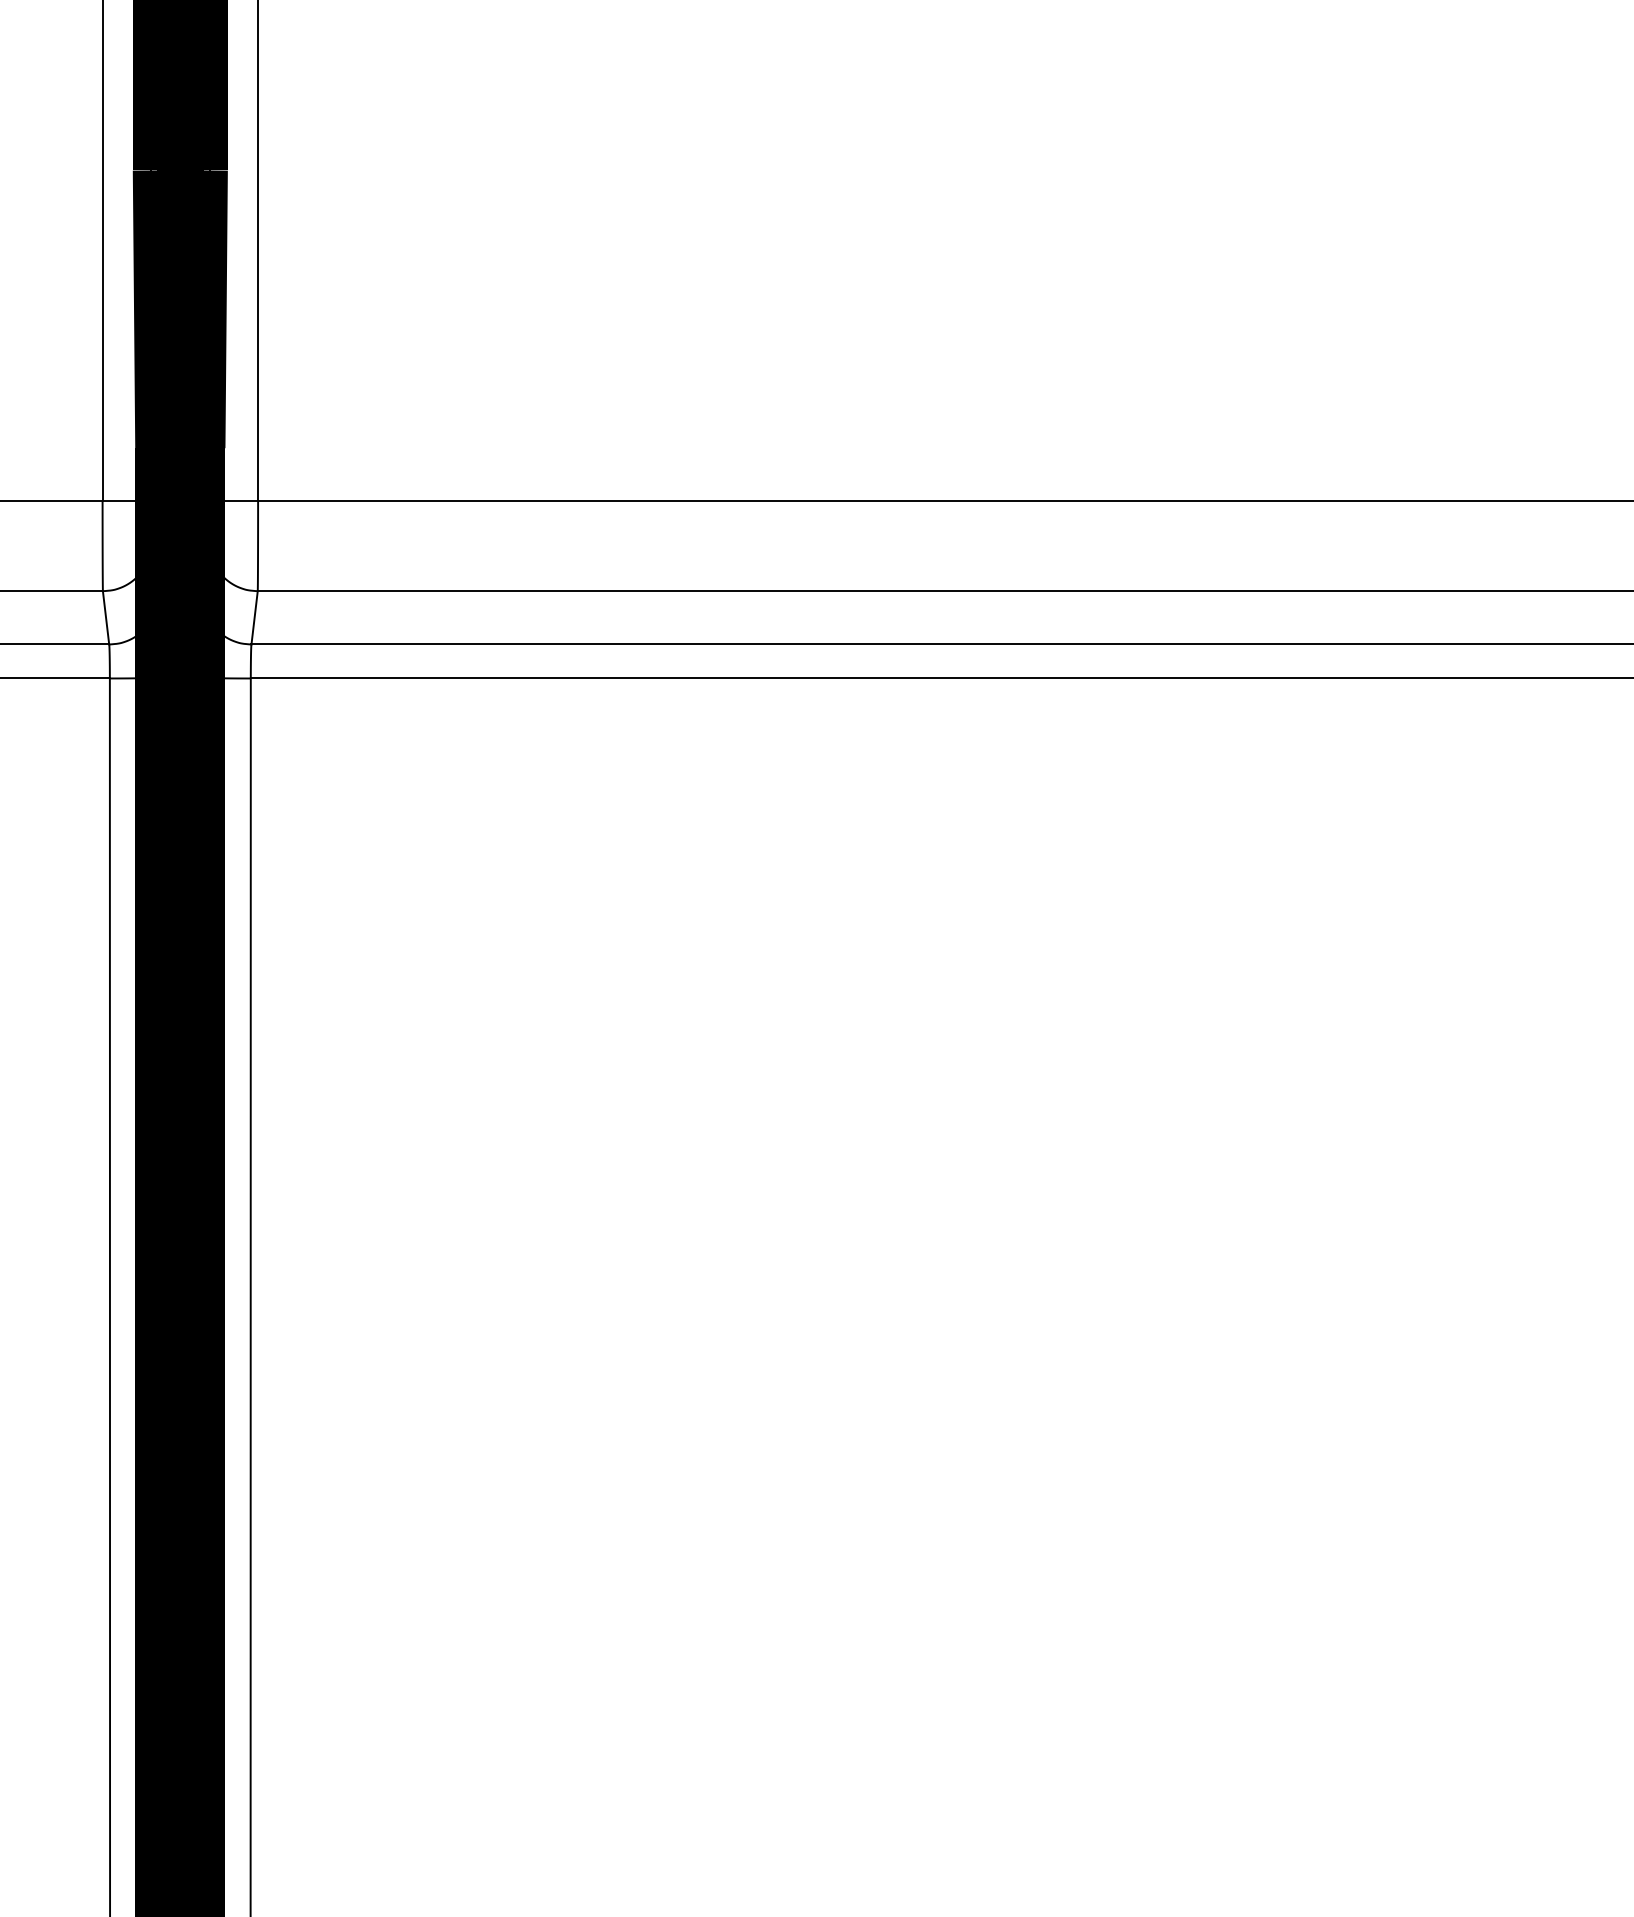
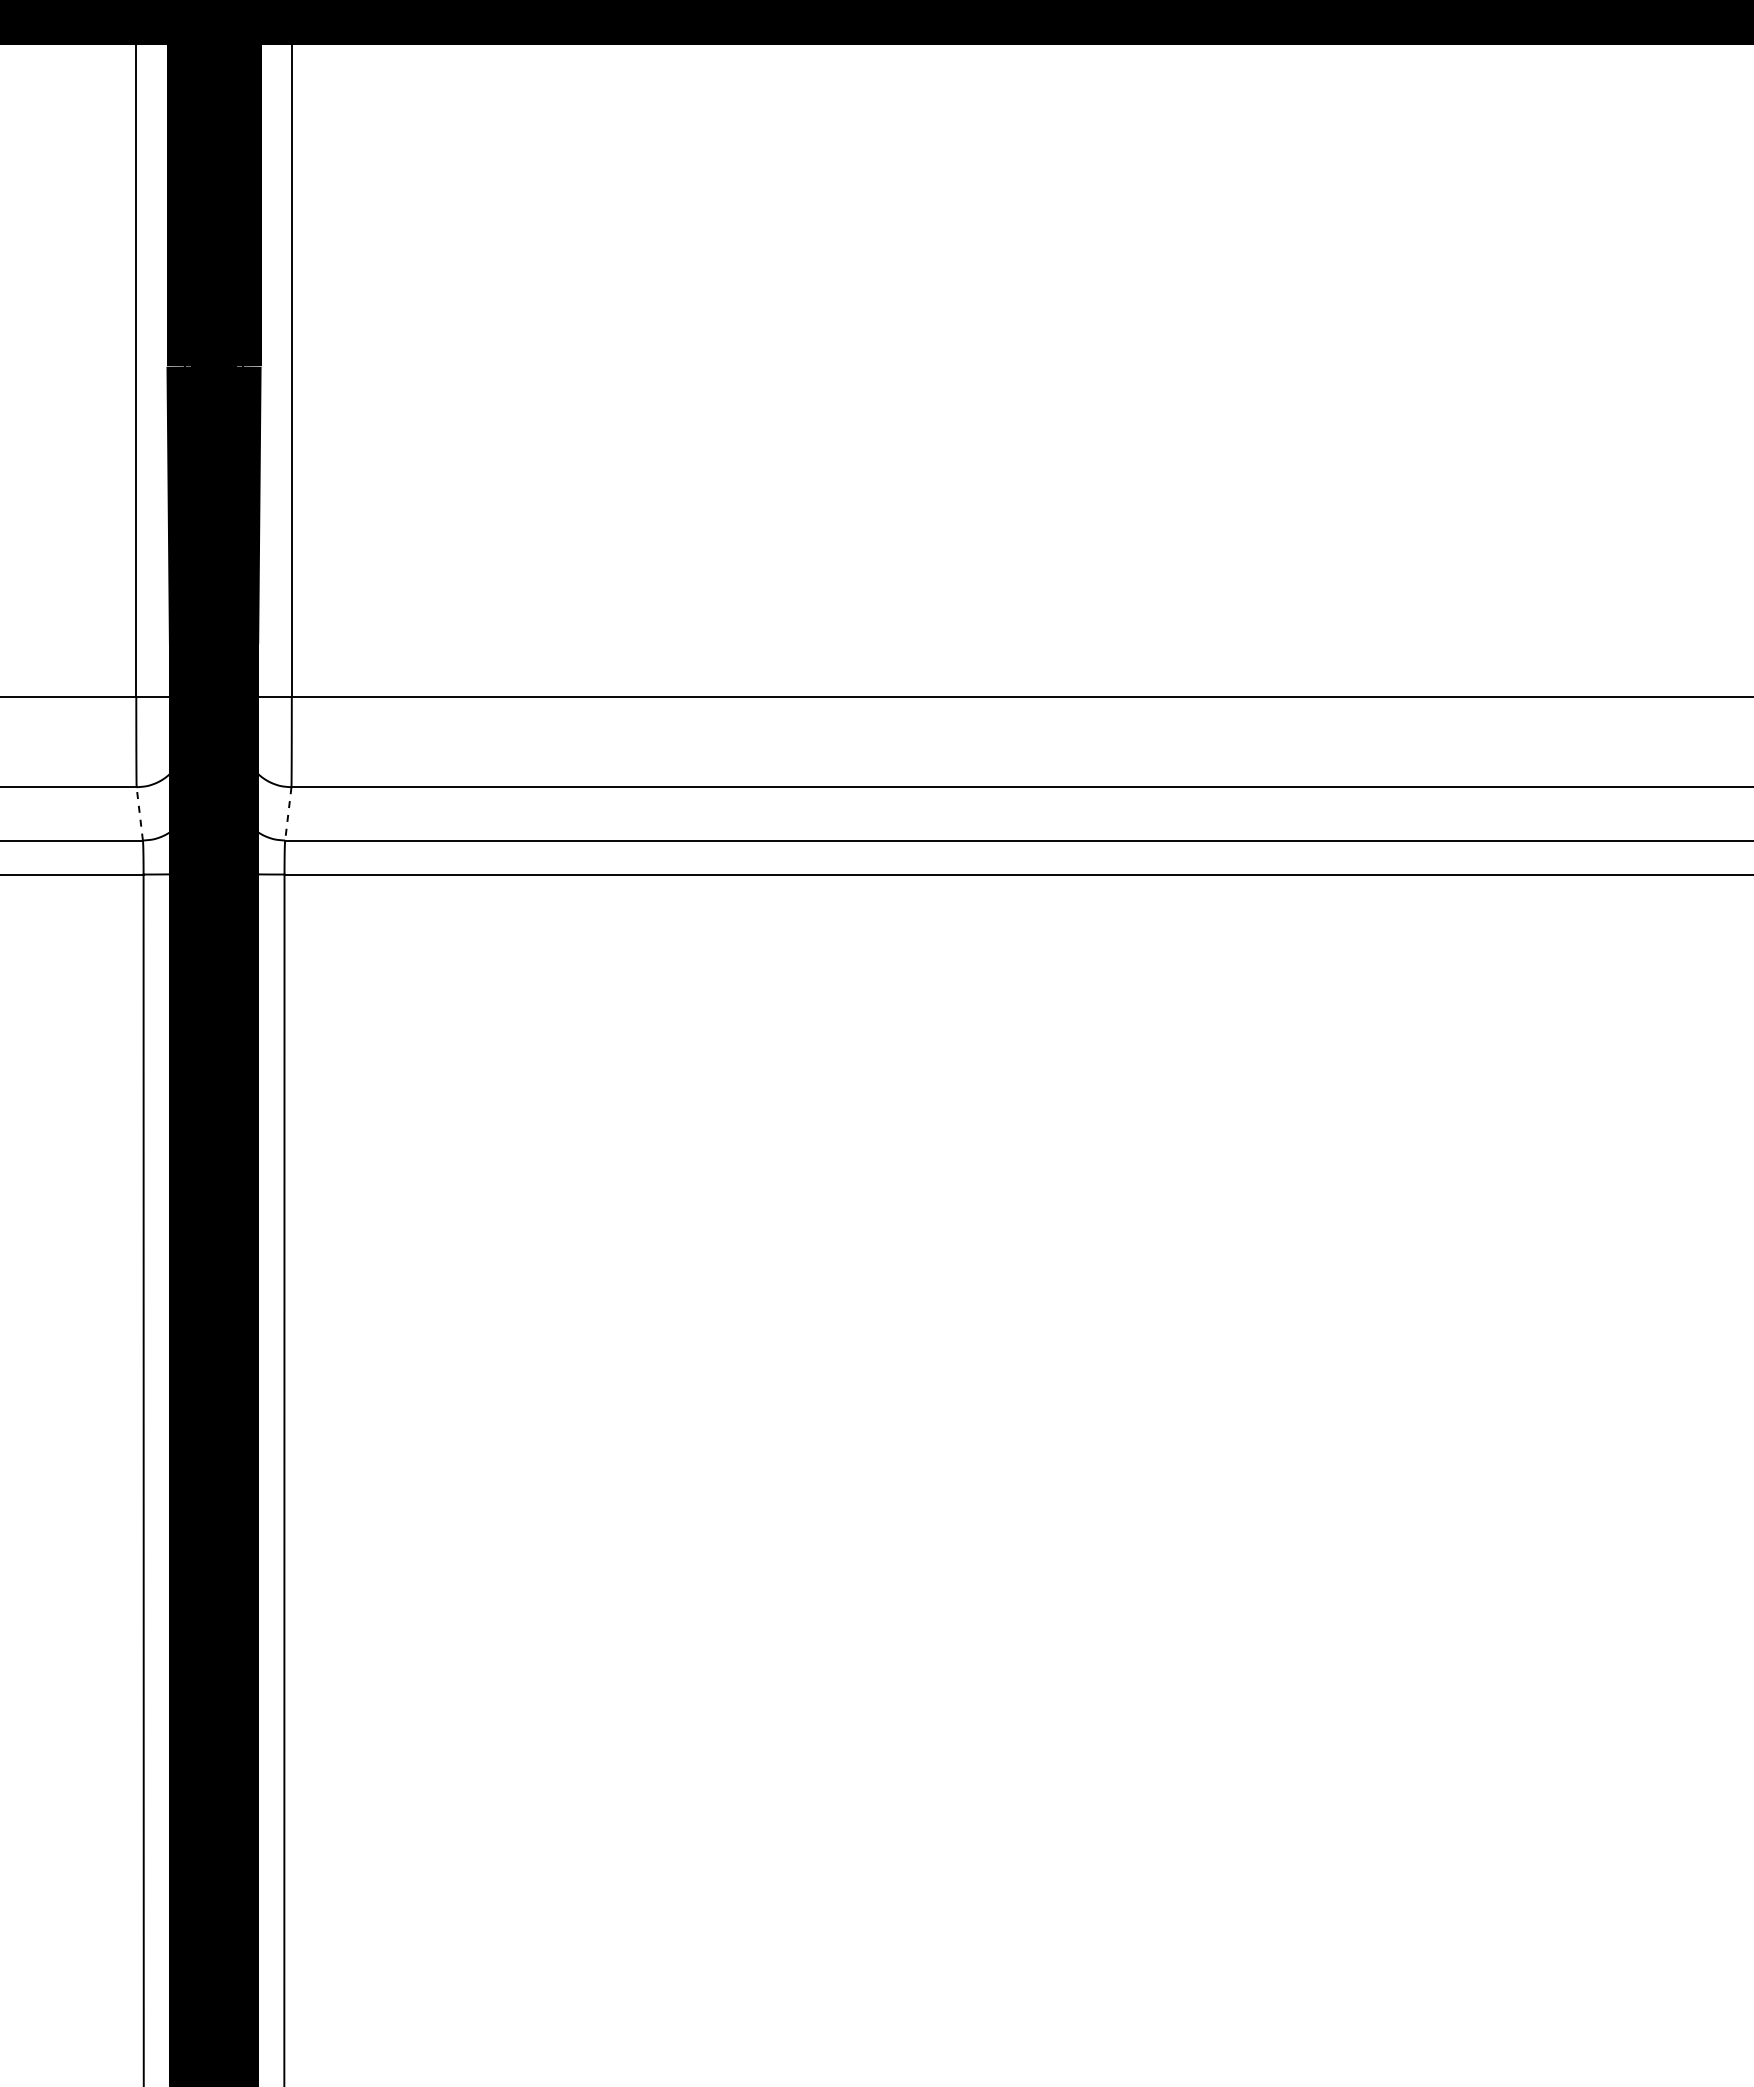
line: (105, 617) -> (139, 813), solid -> dashed
line: (254, 617) -> (288, 813), solid -> dashed

